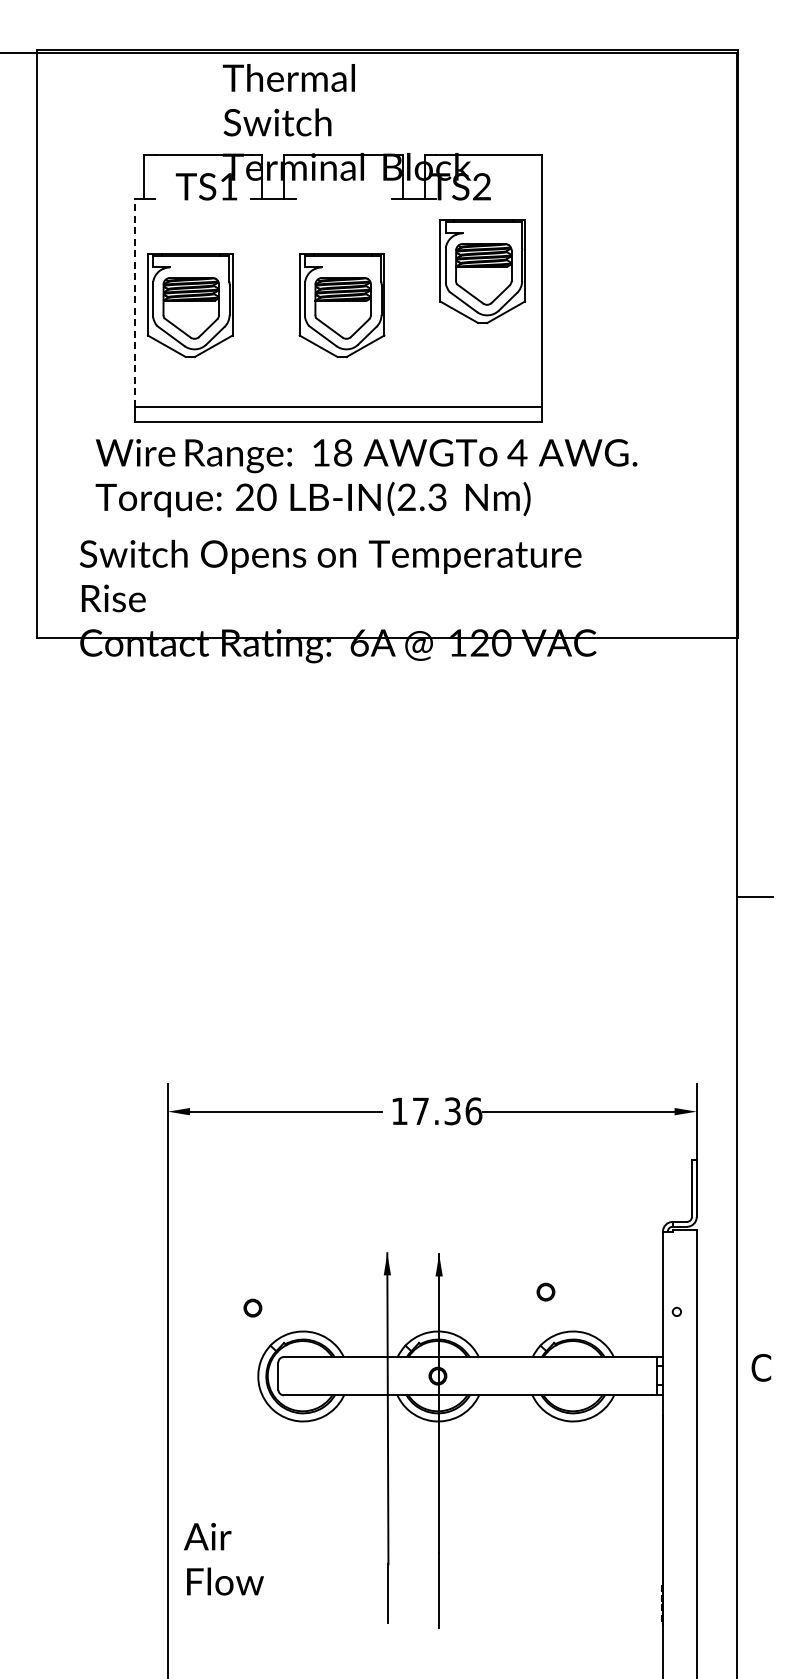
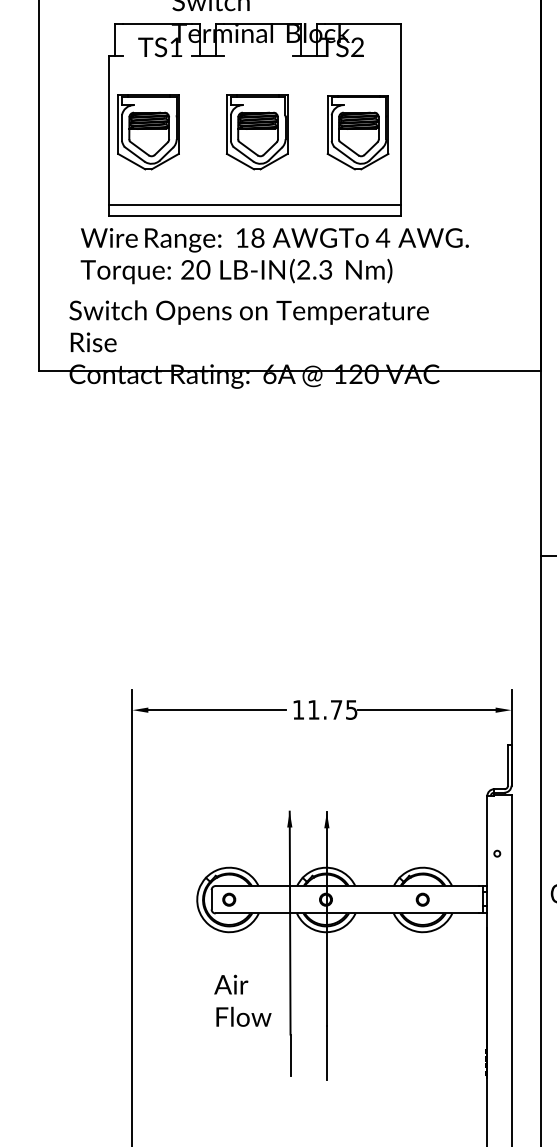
part: (482, 271) -> (357, 132), moved
line: (134, 302) -> (108, 130), dashed -> solid
text: (447, 1111) -> (332, 710), 17.36 -> 11.75
part: (545, 1291) -> (422, 899), moved
part: (252, 1307) -> (228, 899), moved
text: (223, 1558) -> (242, 1000), moved

